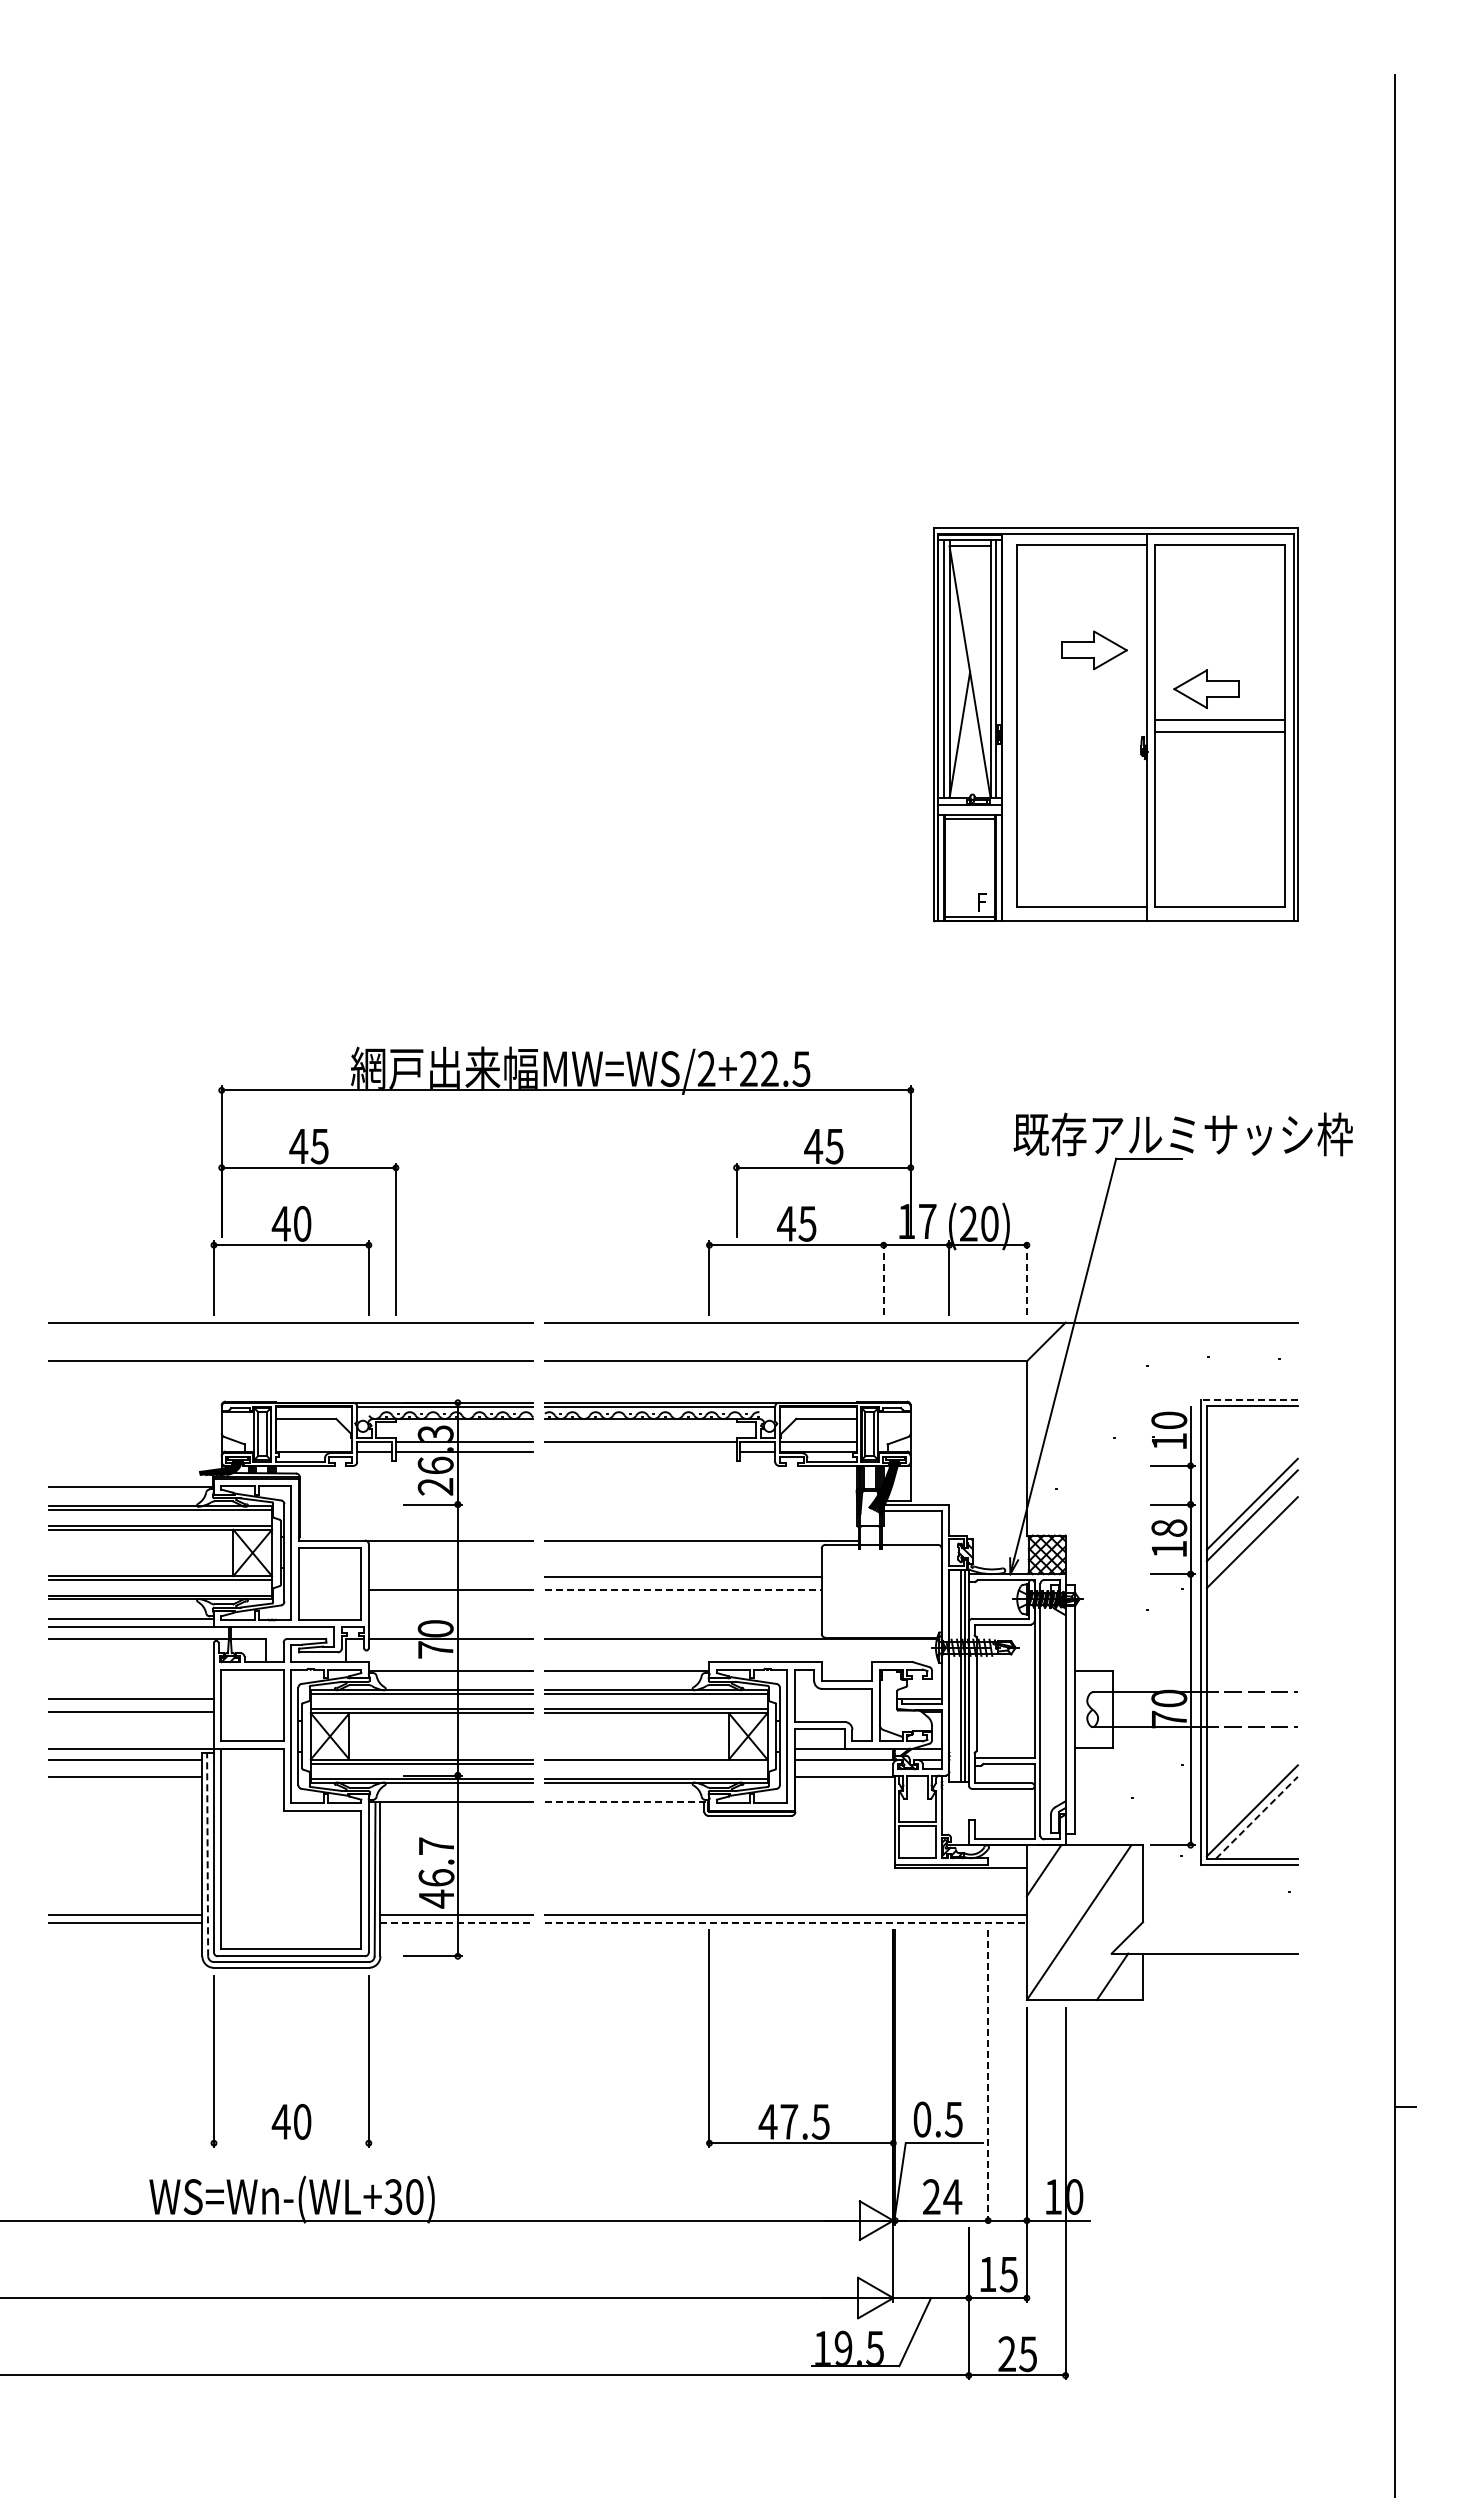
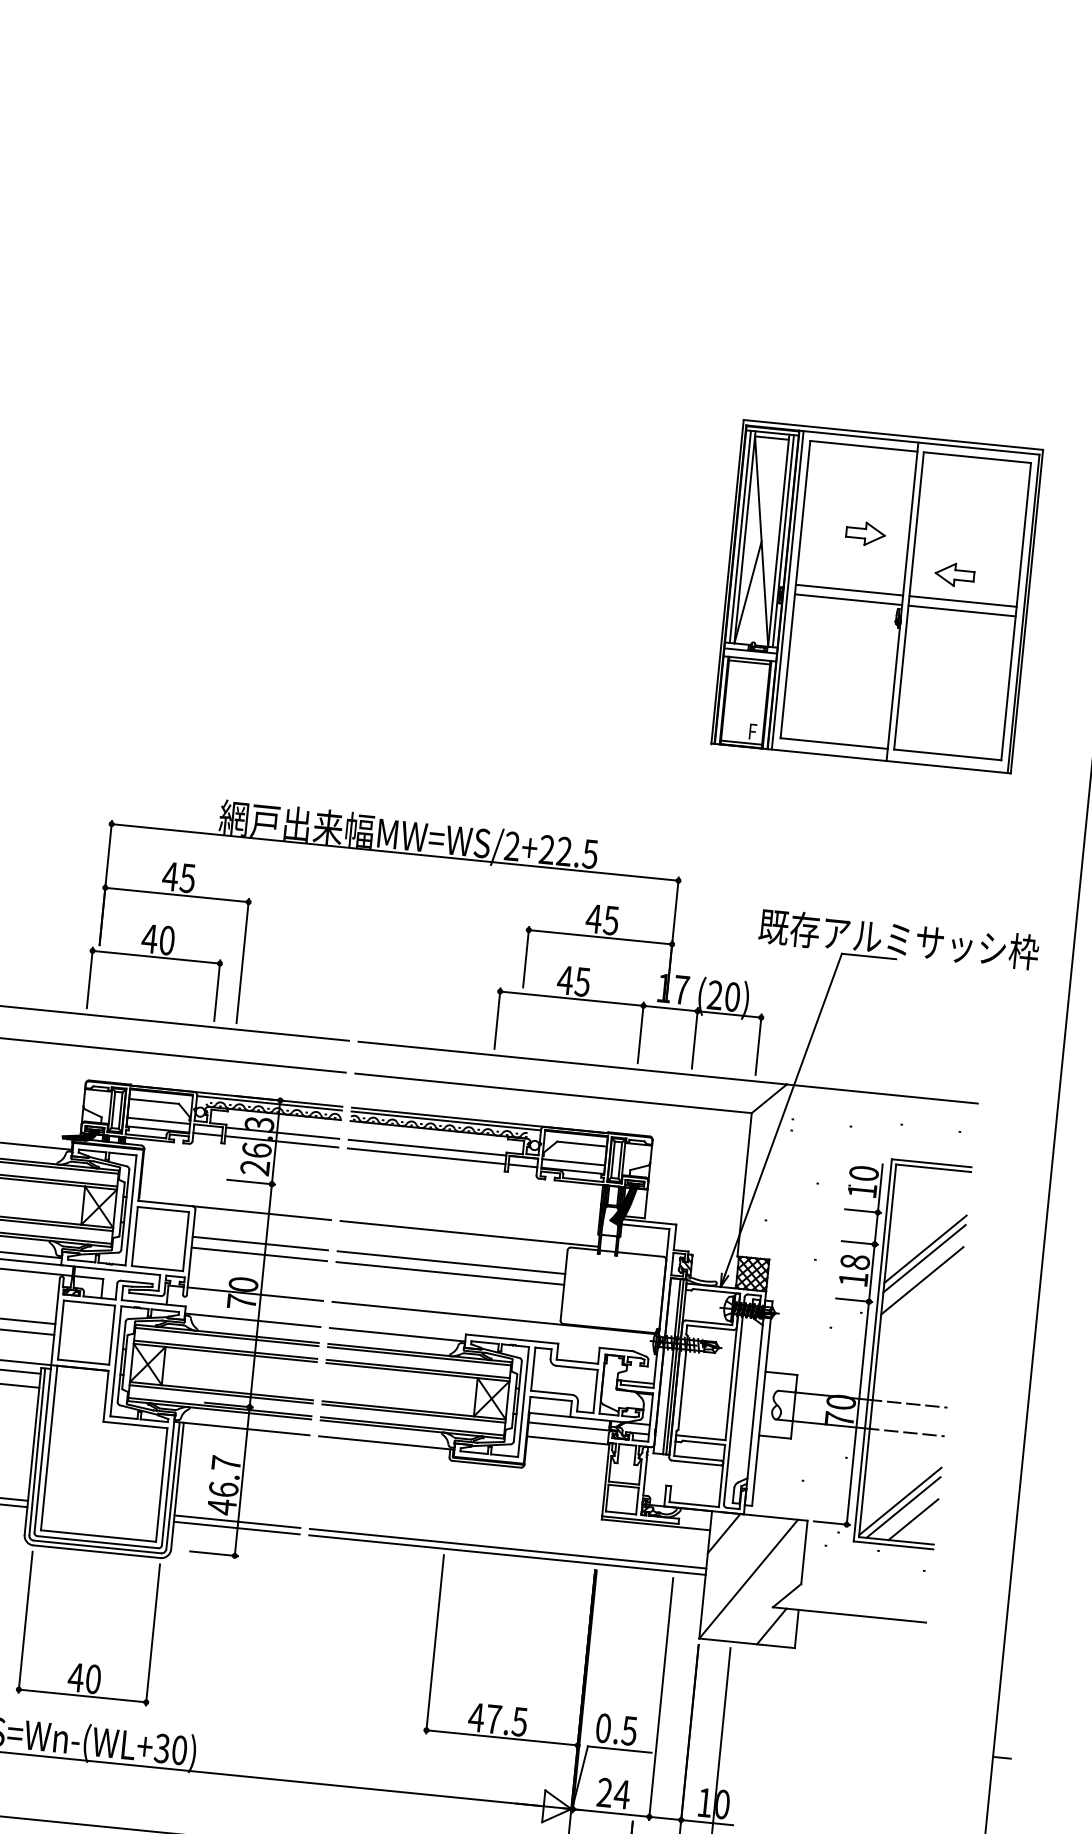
part: (1094, 650) -> (865, 533), size x0.71
part: (1206, 688) -> (954, 574), size x0.71
line: (1081, 720) -> (849, 590), added
line: (1007, 727) -> (787, 590), added
line: (1081, 731) -> (848, 599), added
line: (883, 1278) -> (640, 1033), dashed -> solid
line: (1026, 1278) -> (758, 1044), dashed -> solid
line: (1248, 1400) -> (930, 1163), dashed -> solid
line: (313, 1441) -> (158, 1120), added
line: (640, 1452) -> (426, 1156), added
line: (450, 1577) -> (259, 1243), added
line: (683, 1590) -> (450, 1273), dashed -> solid
line: (655, 1763) -> (413, 1413), added
line: (627, 1802) -> (387, 1443), dashed -> solid
line: (1256, 1817) -> (903, 1507), dashed -> solid
line: (1269, 1830) -> (912, 1519), added
line: (207, 1854) -> (37, 1451), dashed -> solid
line: (457, 1922) -> (237, 1528), dashed -> solid
line: (785, 1922) -> (507, 1554), dashed -> solid
line: (988, 2077) -> (661, 1699), dashed -> solid
line: (291, 2143) -> (82, 1696), added

